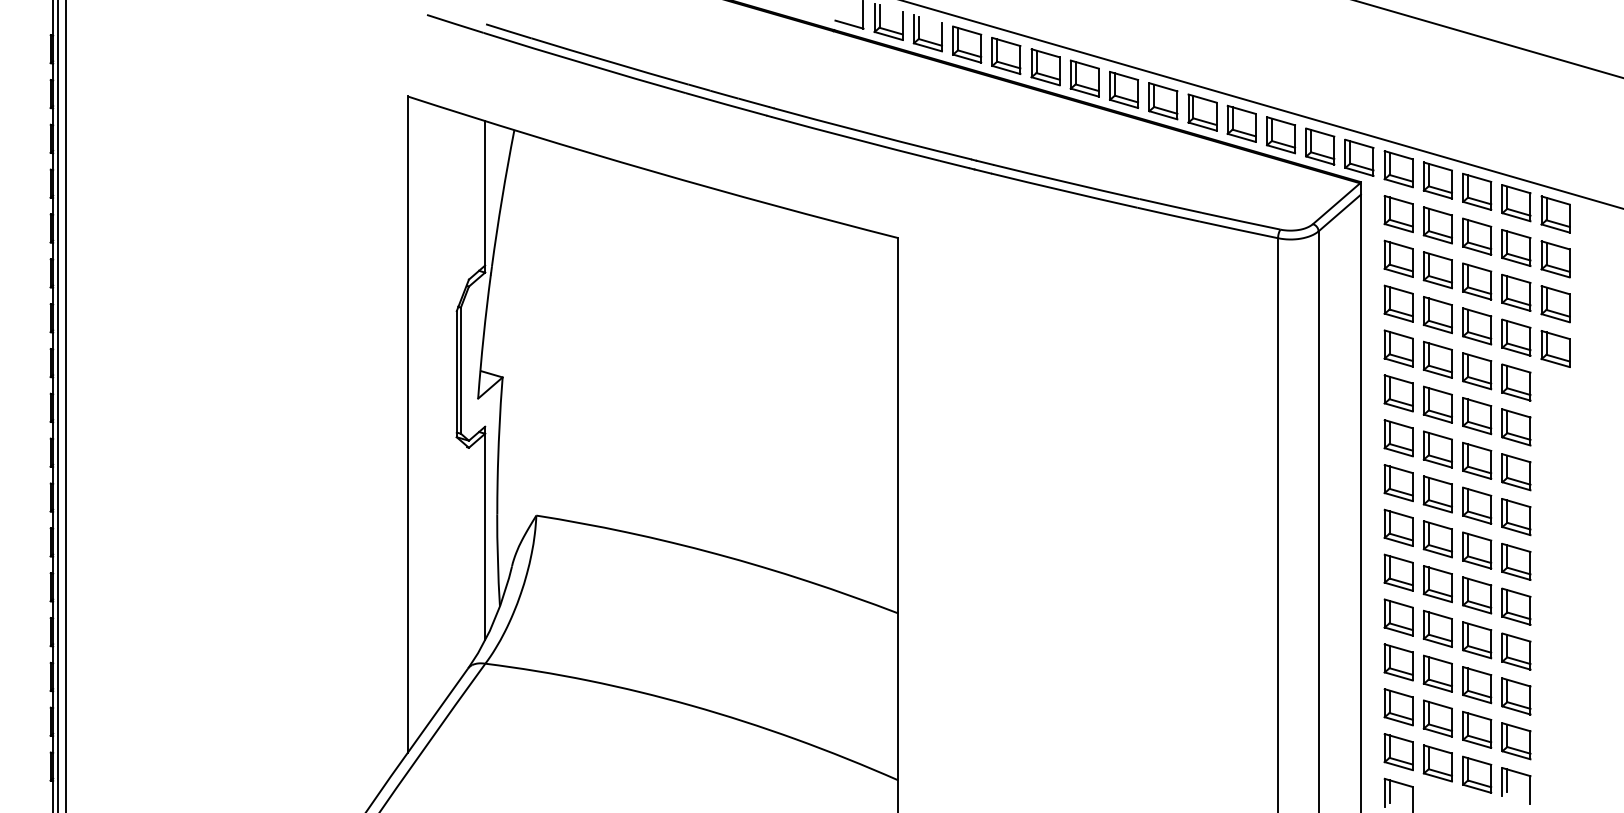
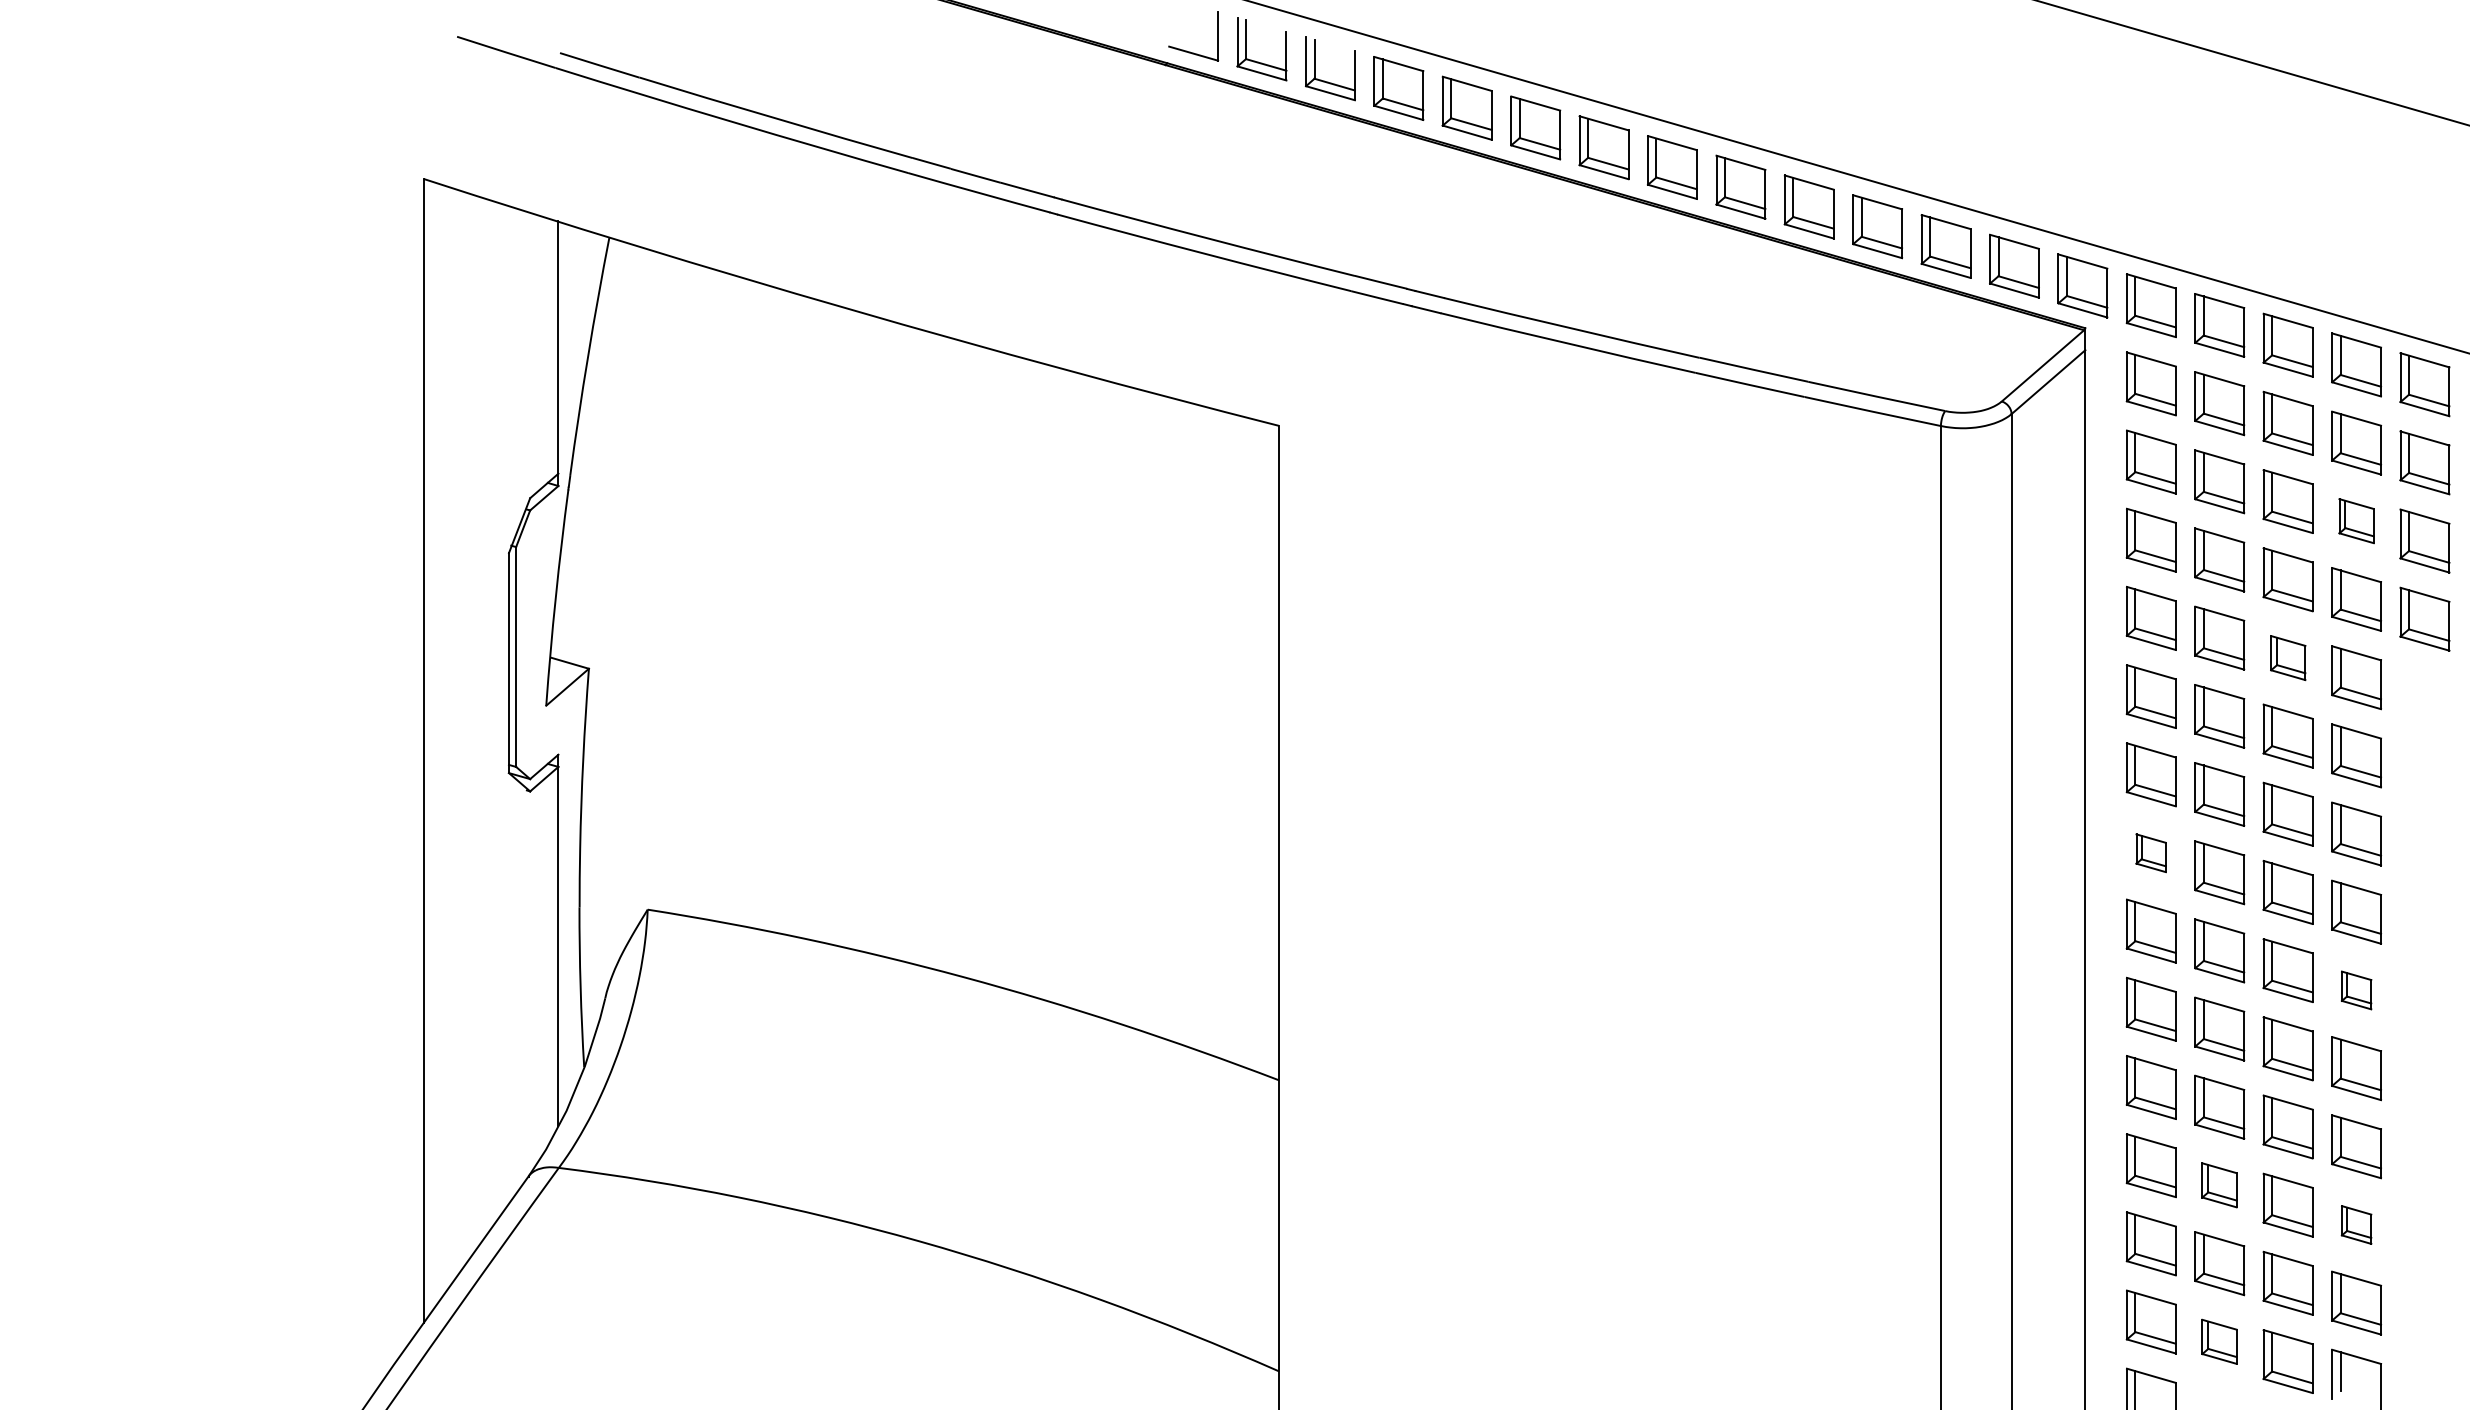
part: (1516, 292) -> (2356, 520), size x0.7
part: (1477, 371) -> (2288, 658), size x0.7
part: (1398, 483) -> (2150, 853), size x0.6
part: (1516, 561) -> (2356, 989), size x0.6
part: (1437, 673) -> (2218, 1184), size x0.7
part: (1516, 696) -> (2356, 1225), size x0.6
part: (1437, 763) -> (2218, 1341), size x0.7

